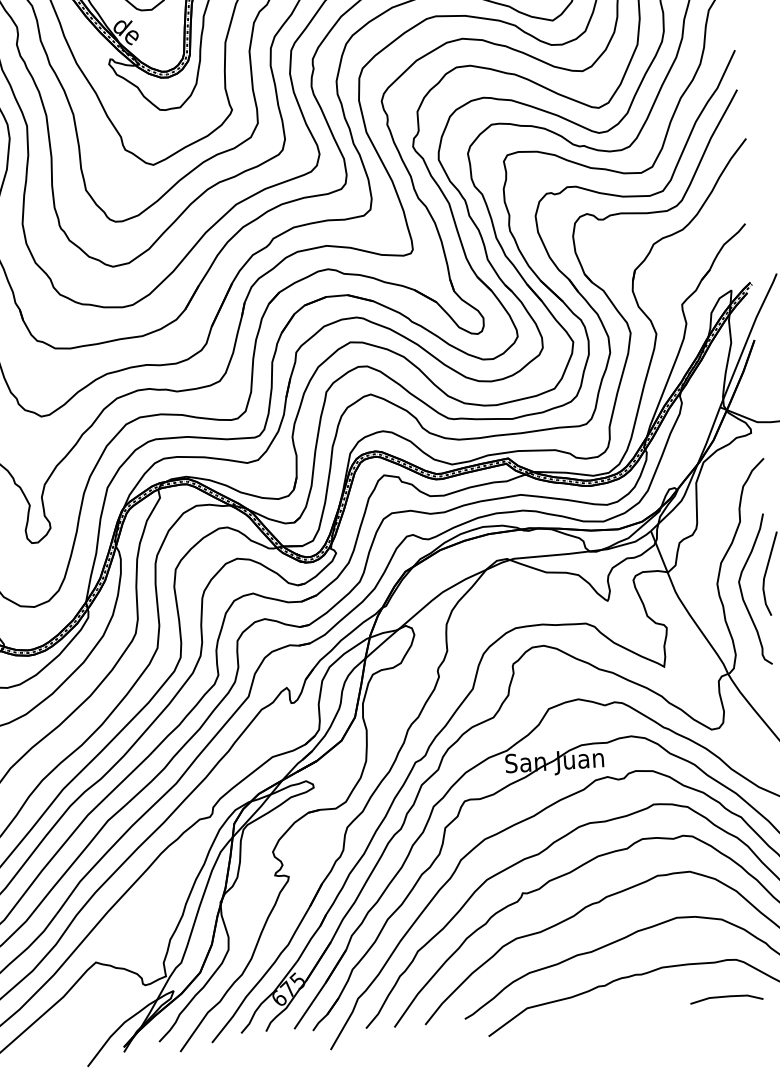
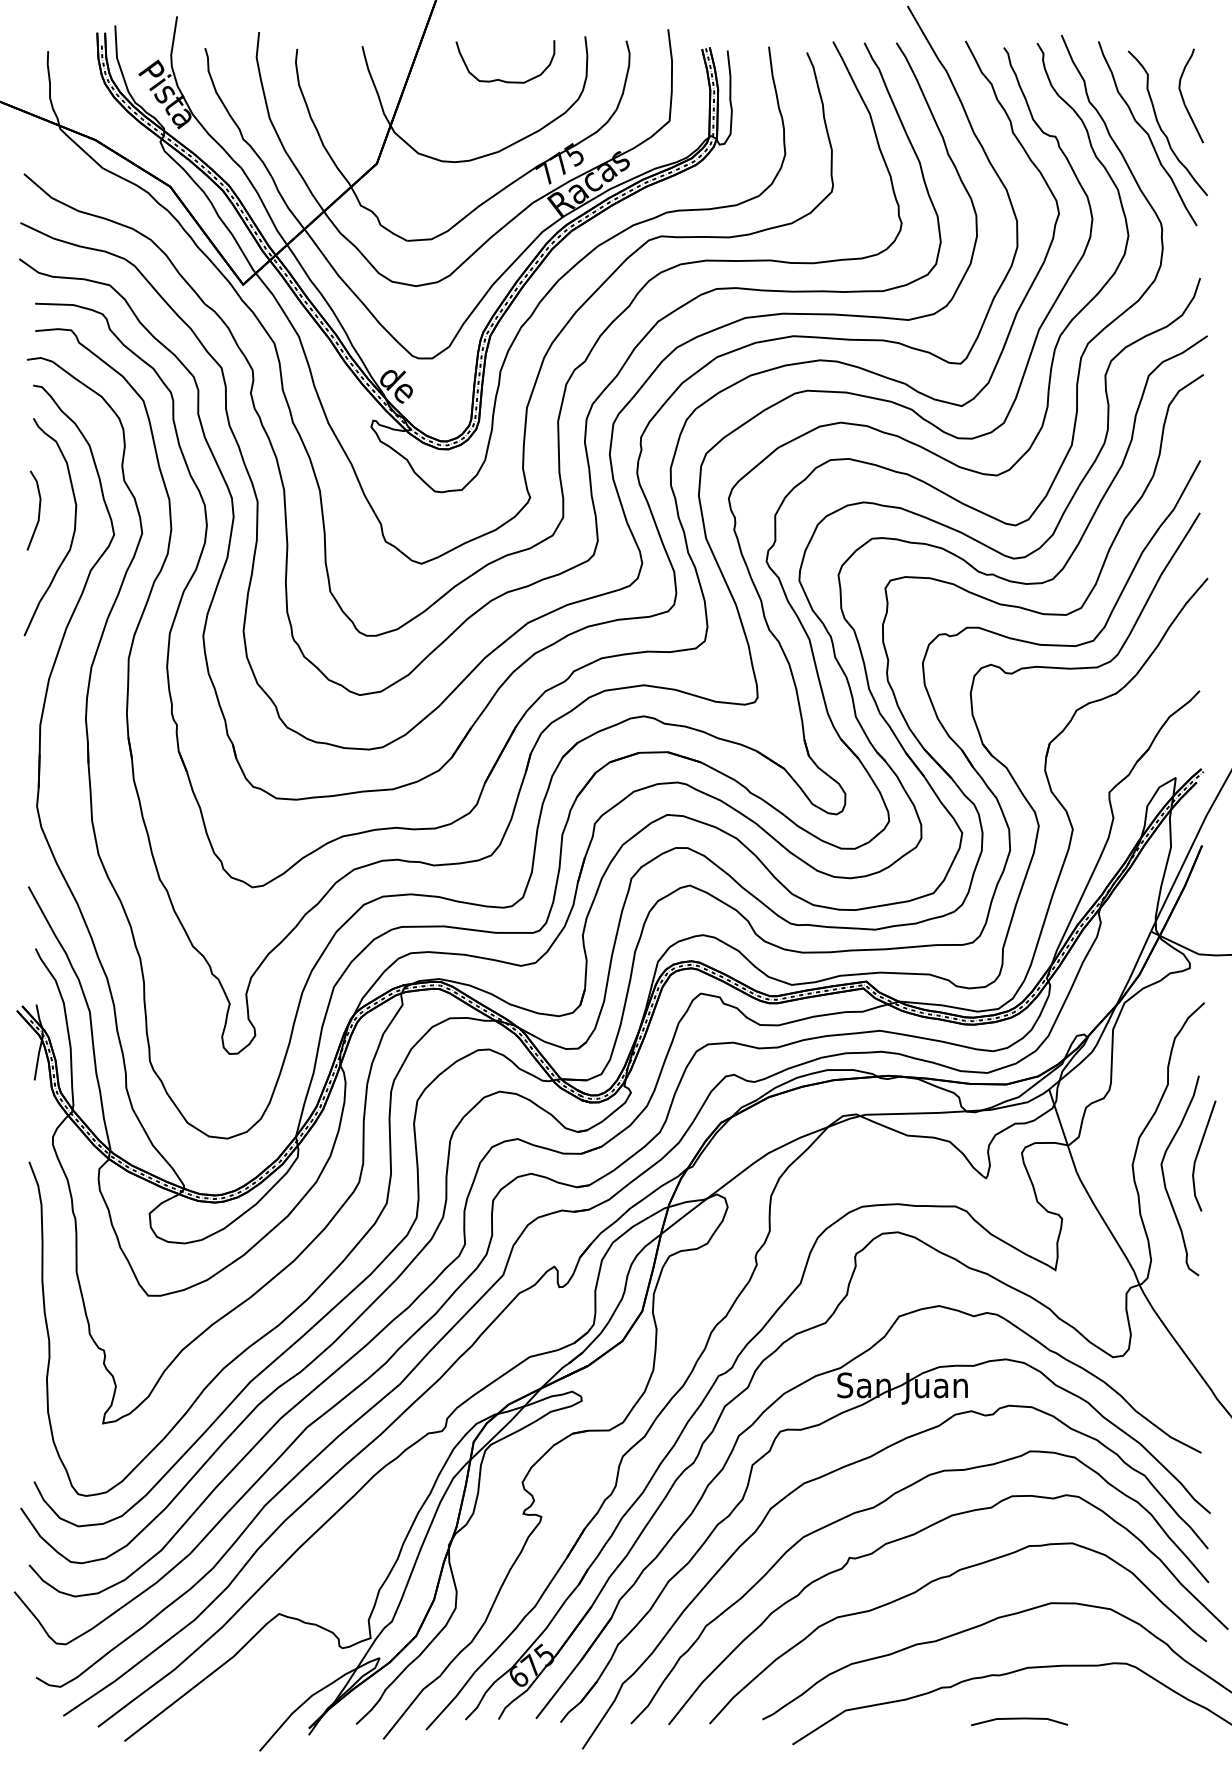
line: (726, 997) -> (1019, 1719), moved

